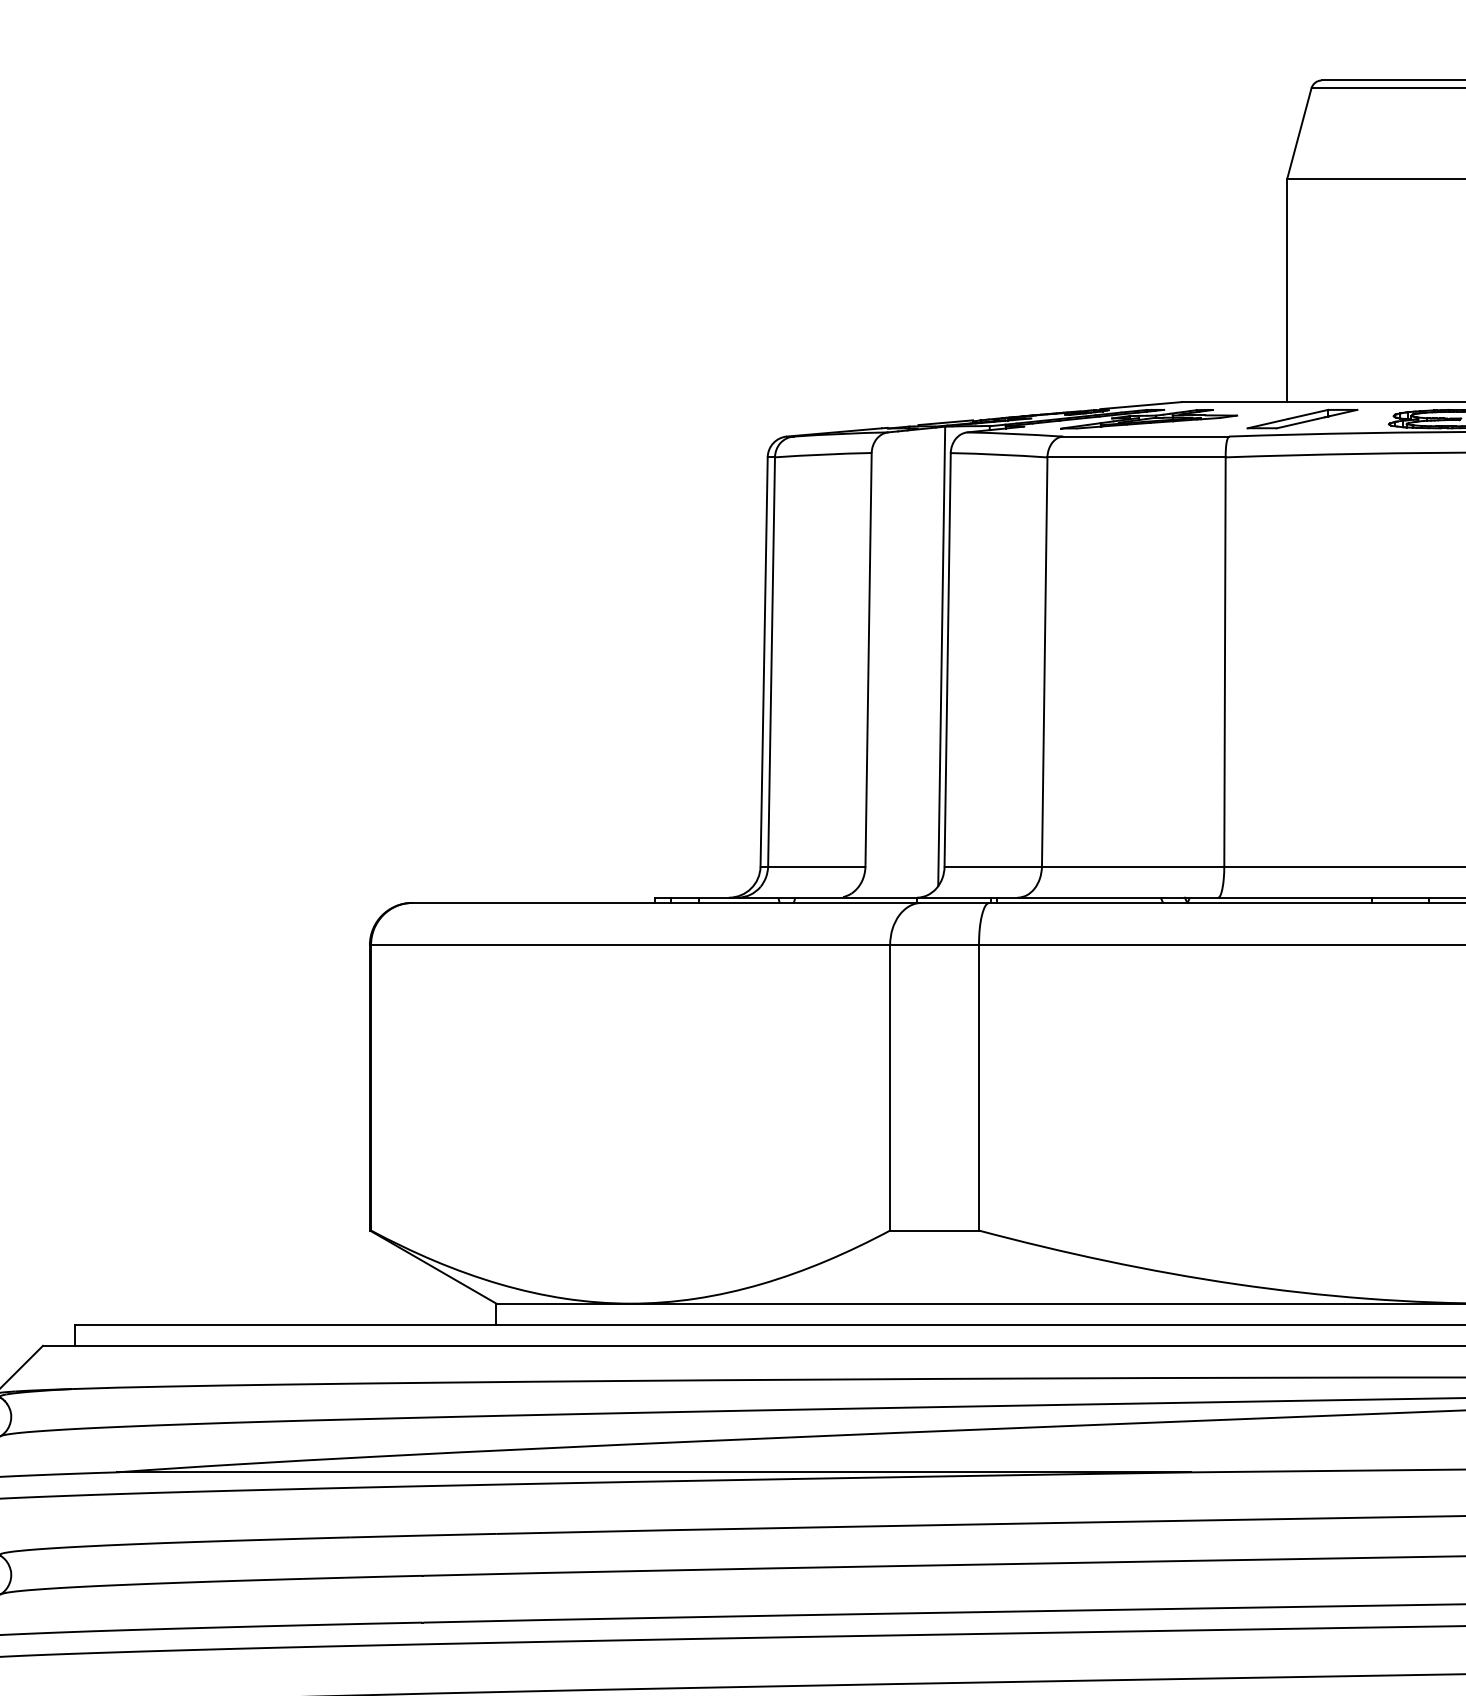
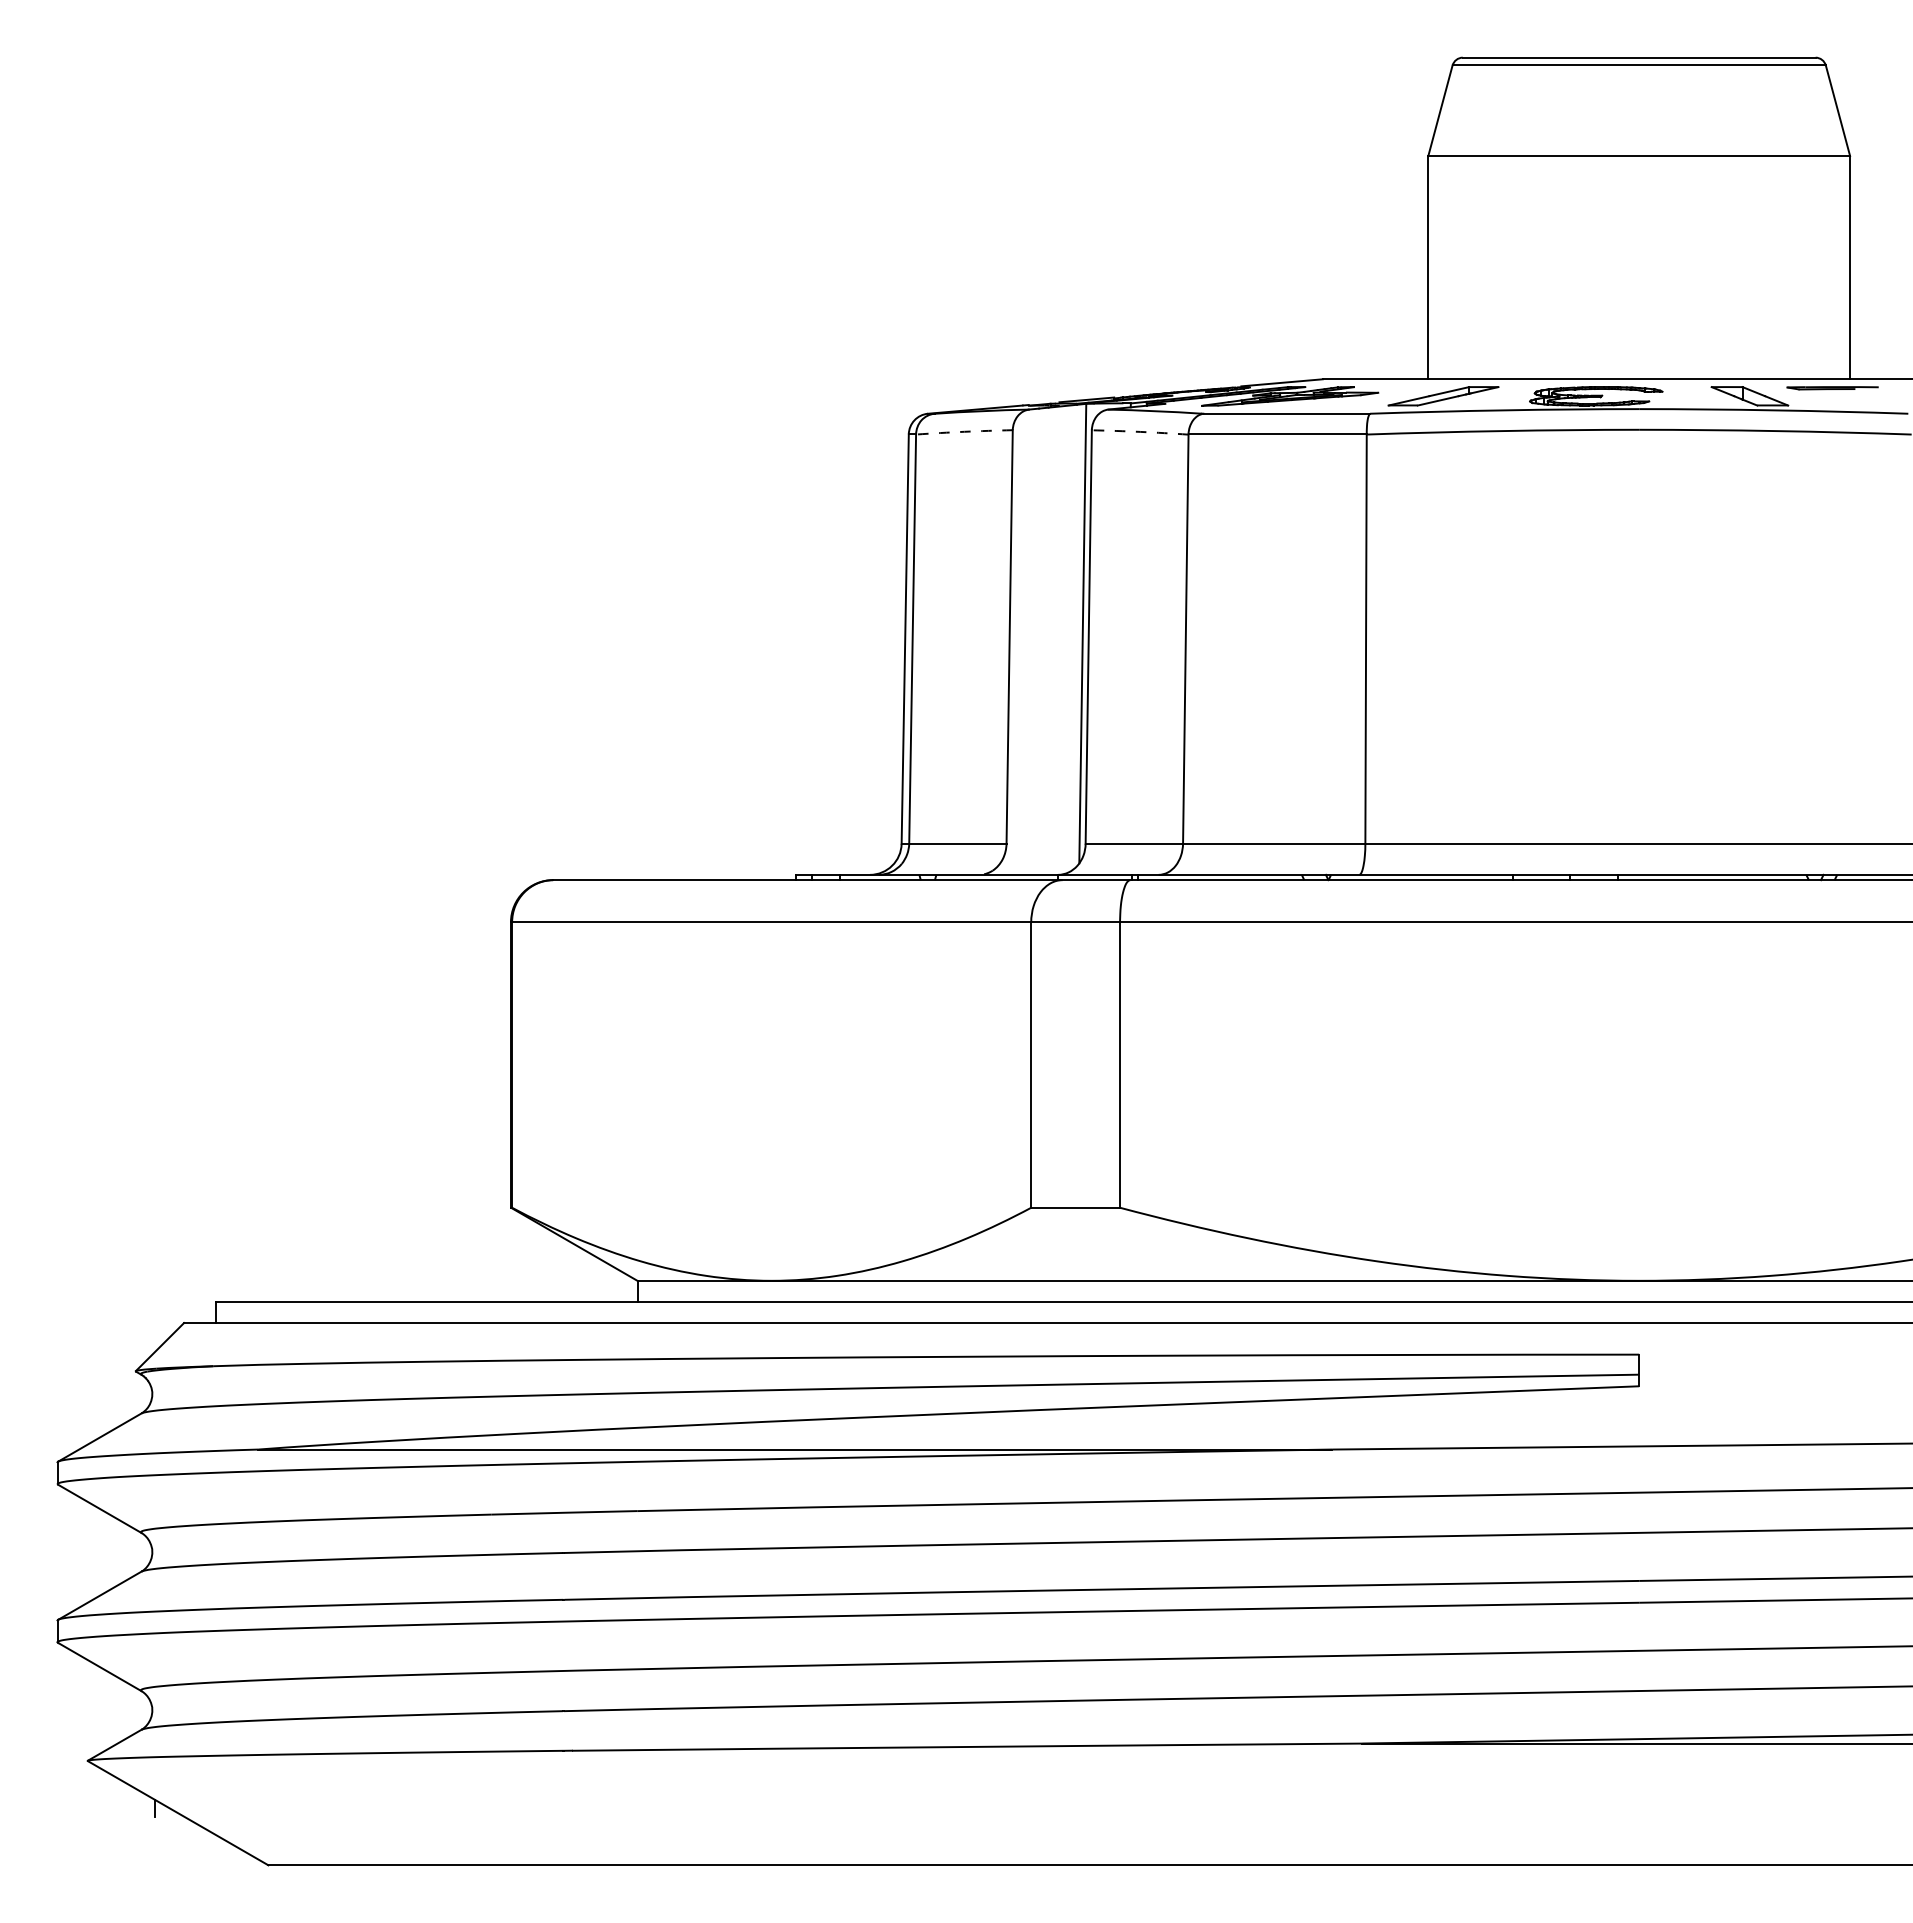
arc: (823, 454) -> (964, 431), solid -> dashed
arc: (999, 454) -> (1140, 431), solid -> dashed

